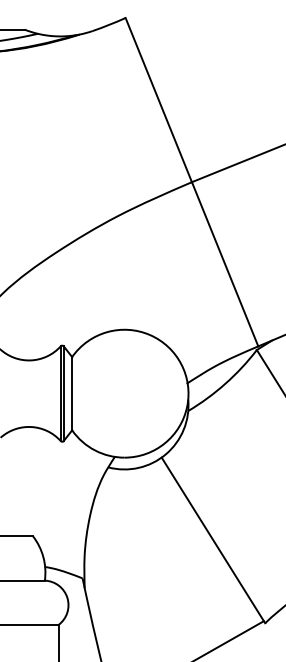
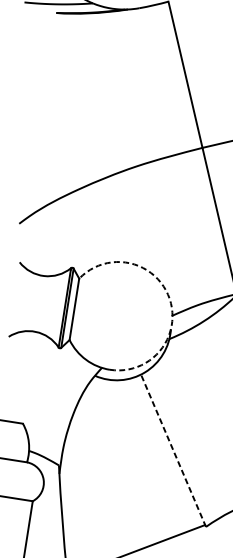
arc: (181, 364) -> (169, 299), solid -> dashed
line: (213, 540) -> (173, 450), solid -> dashed

